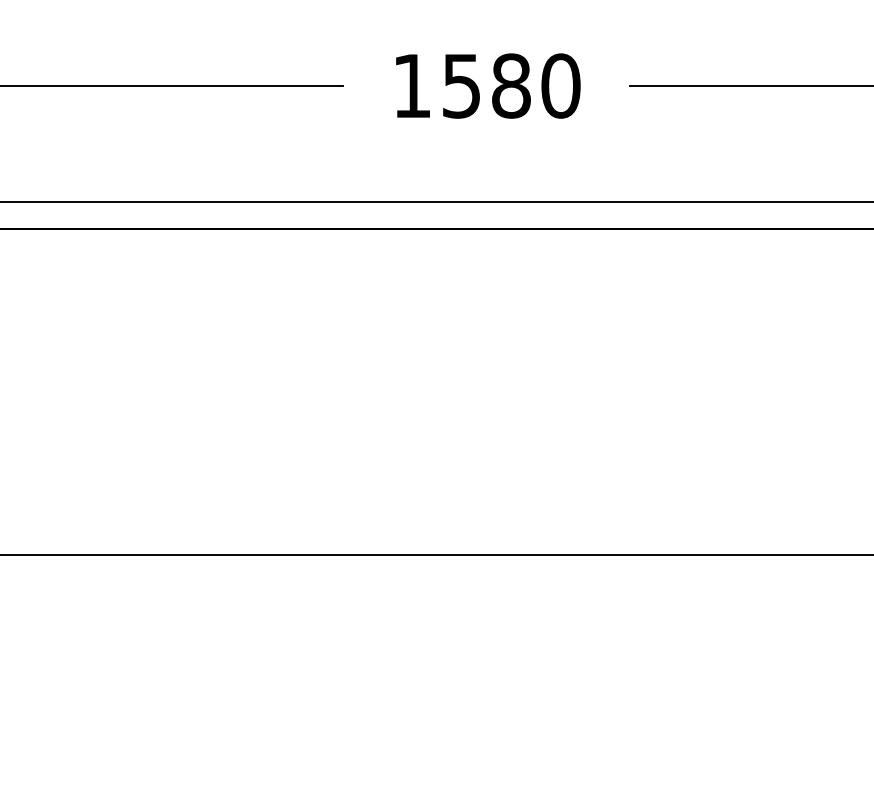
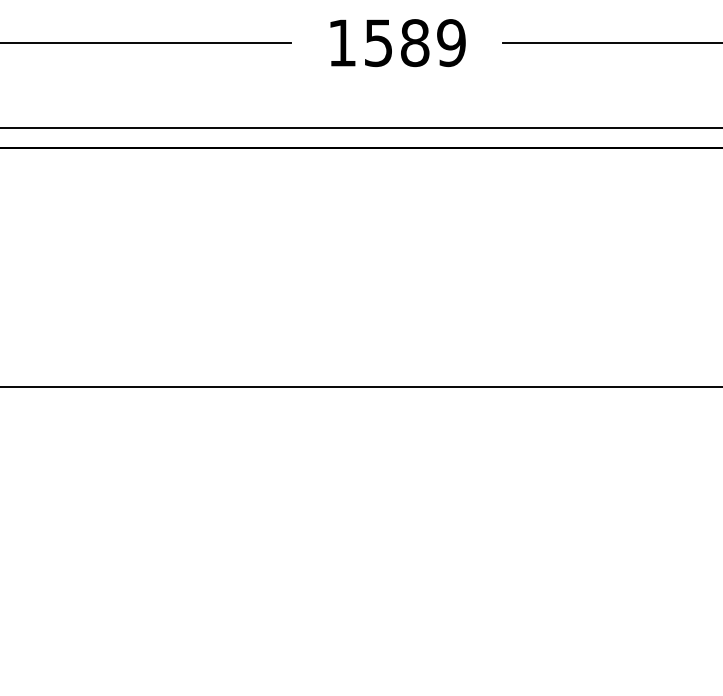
text: (560, 86) -> (451, 43), 1580 -> 1589

